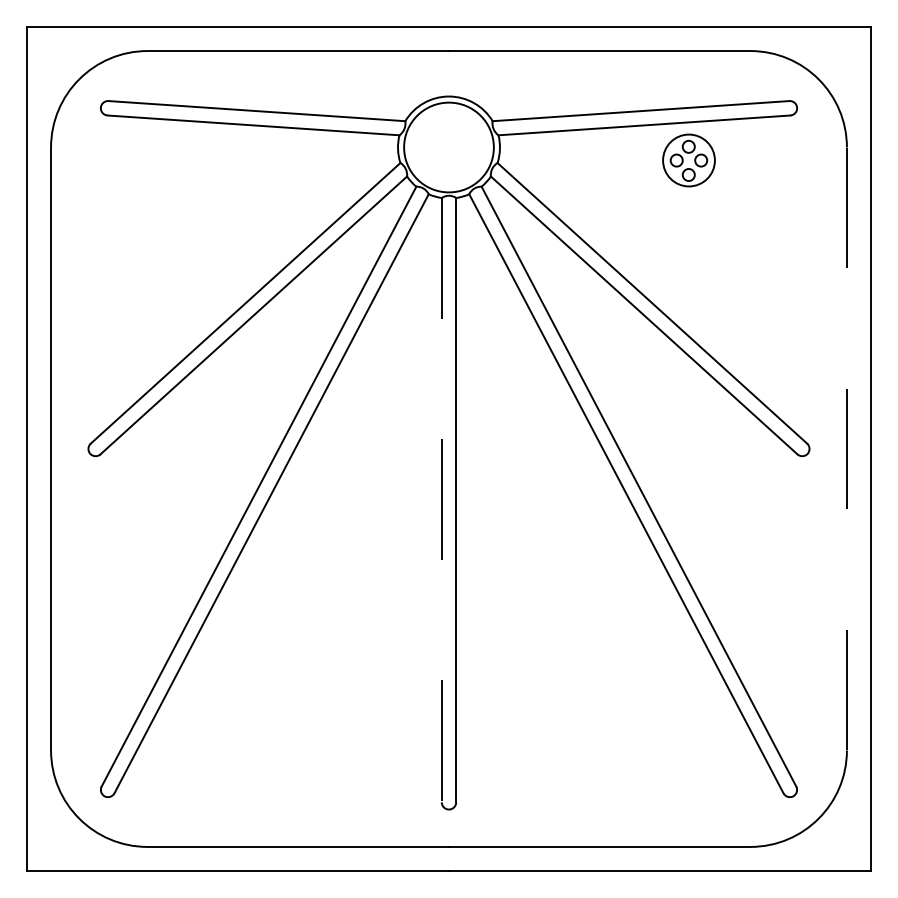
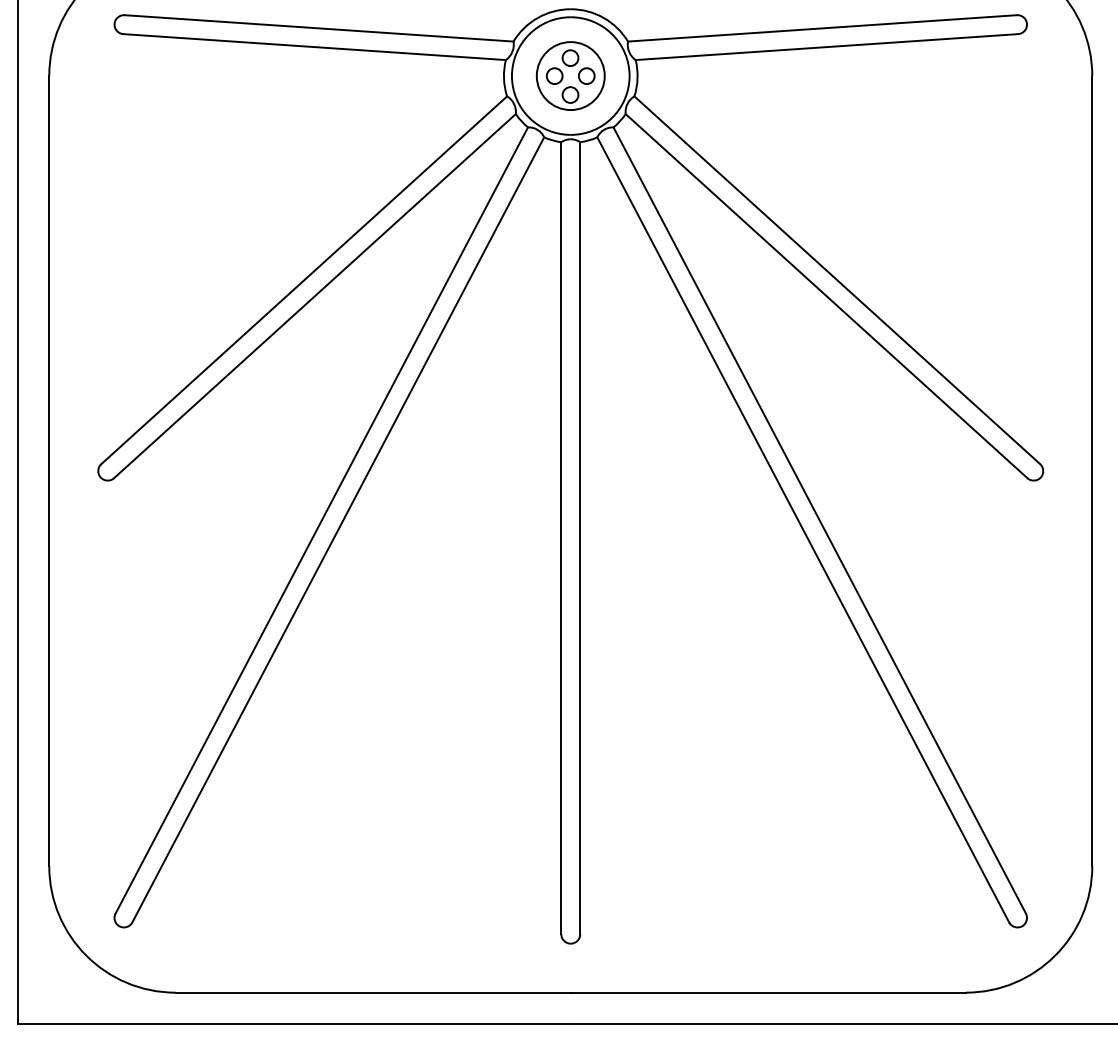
part: (688, 160) -> (570, 76), moved
line: (846, 449) -> (1091, 471), dashed -> solid
line: (441, 500) -> (560, 538), dashed -> solid

